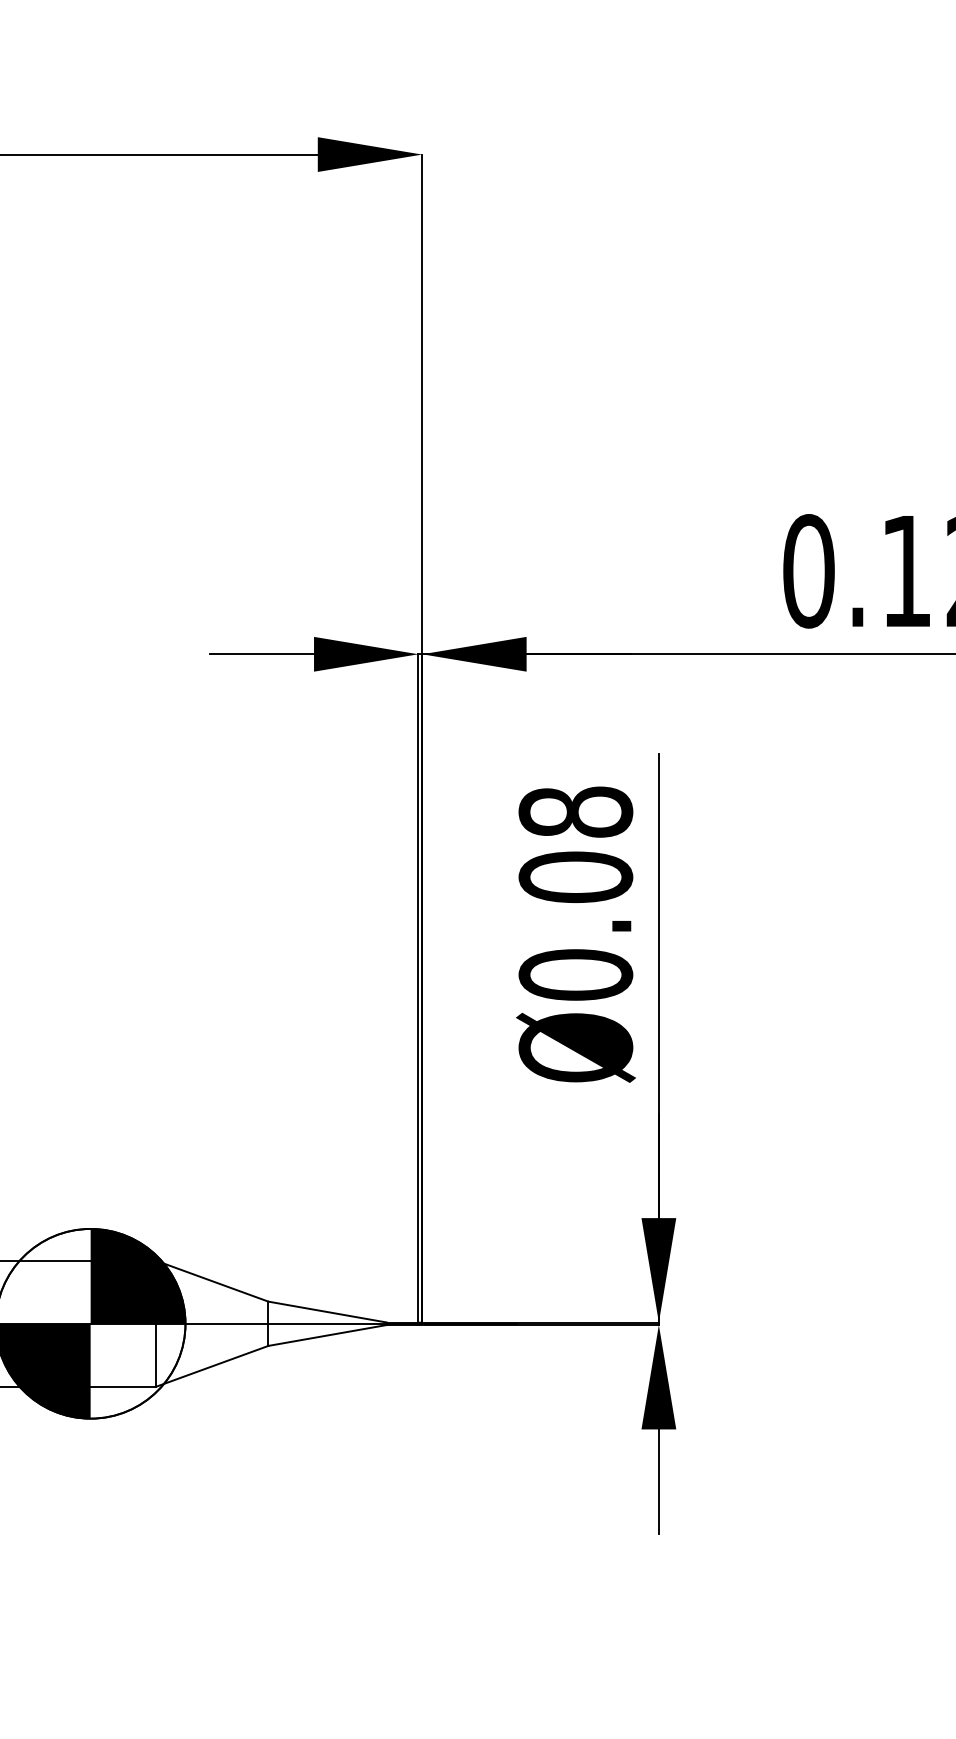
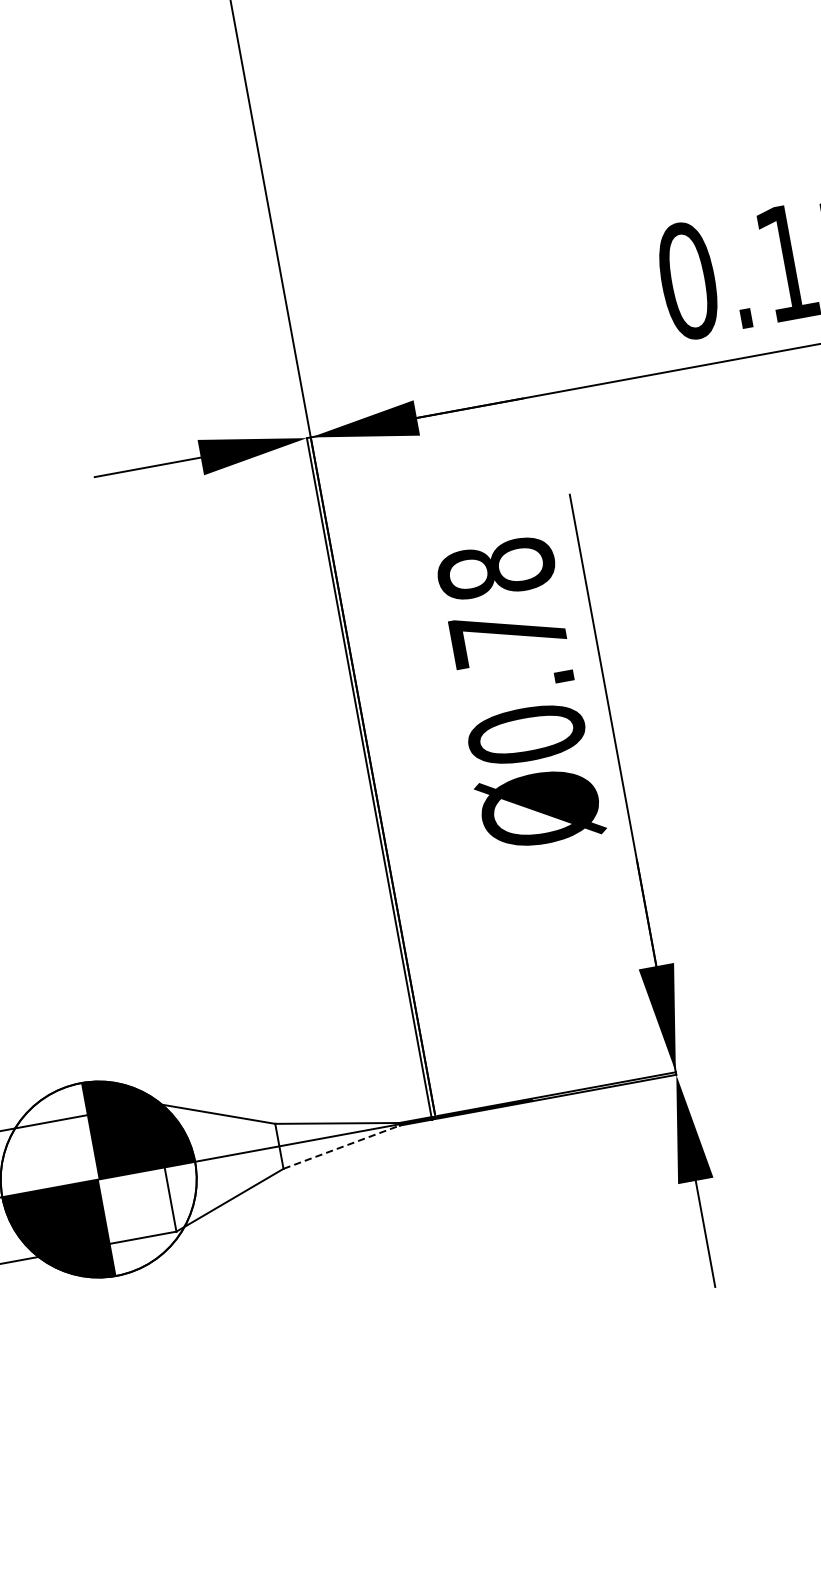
text: (575, 877) -> (508, 635), Ø0.08 -> Ø0.78
line: (328, 1335) -> (342, 1147), solid -> dashed

